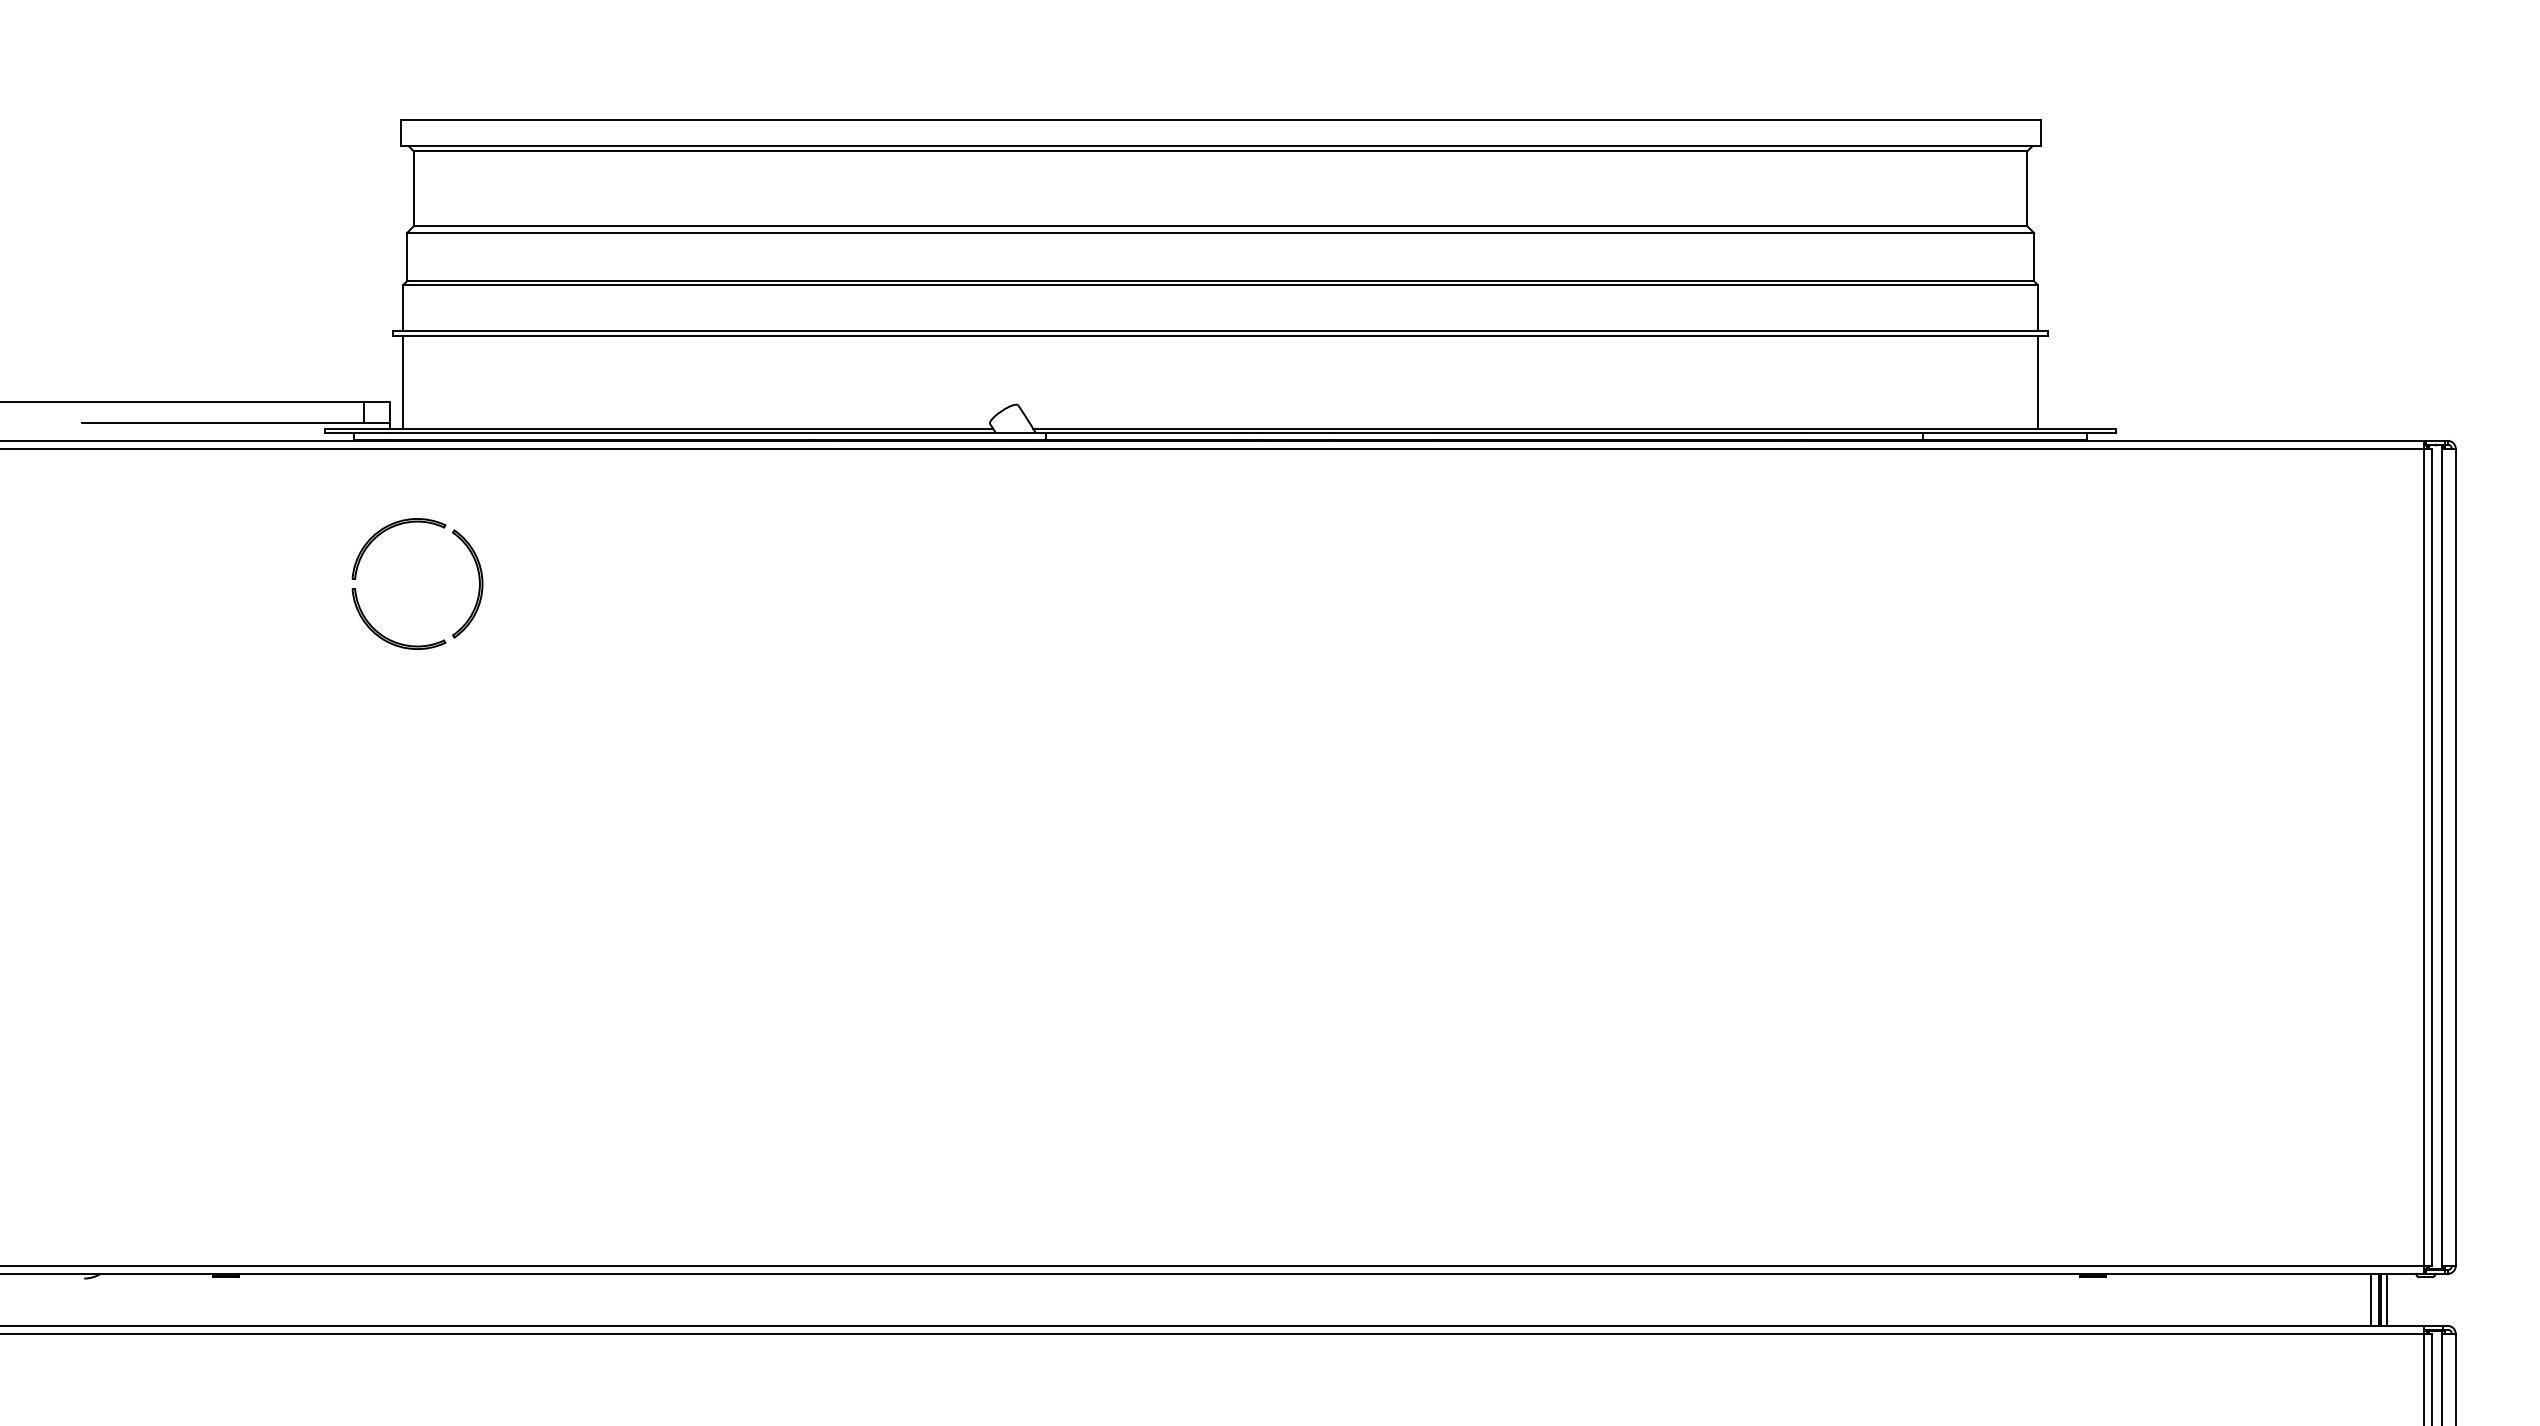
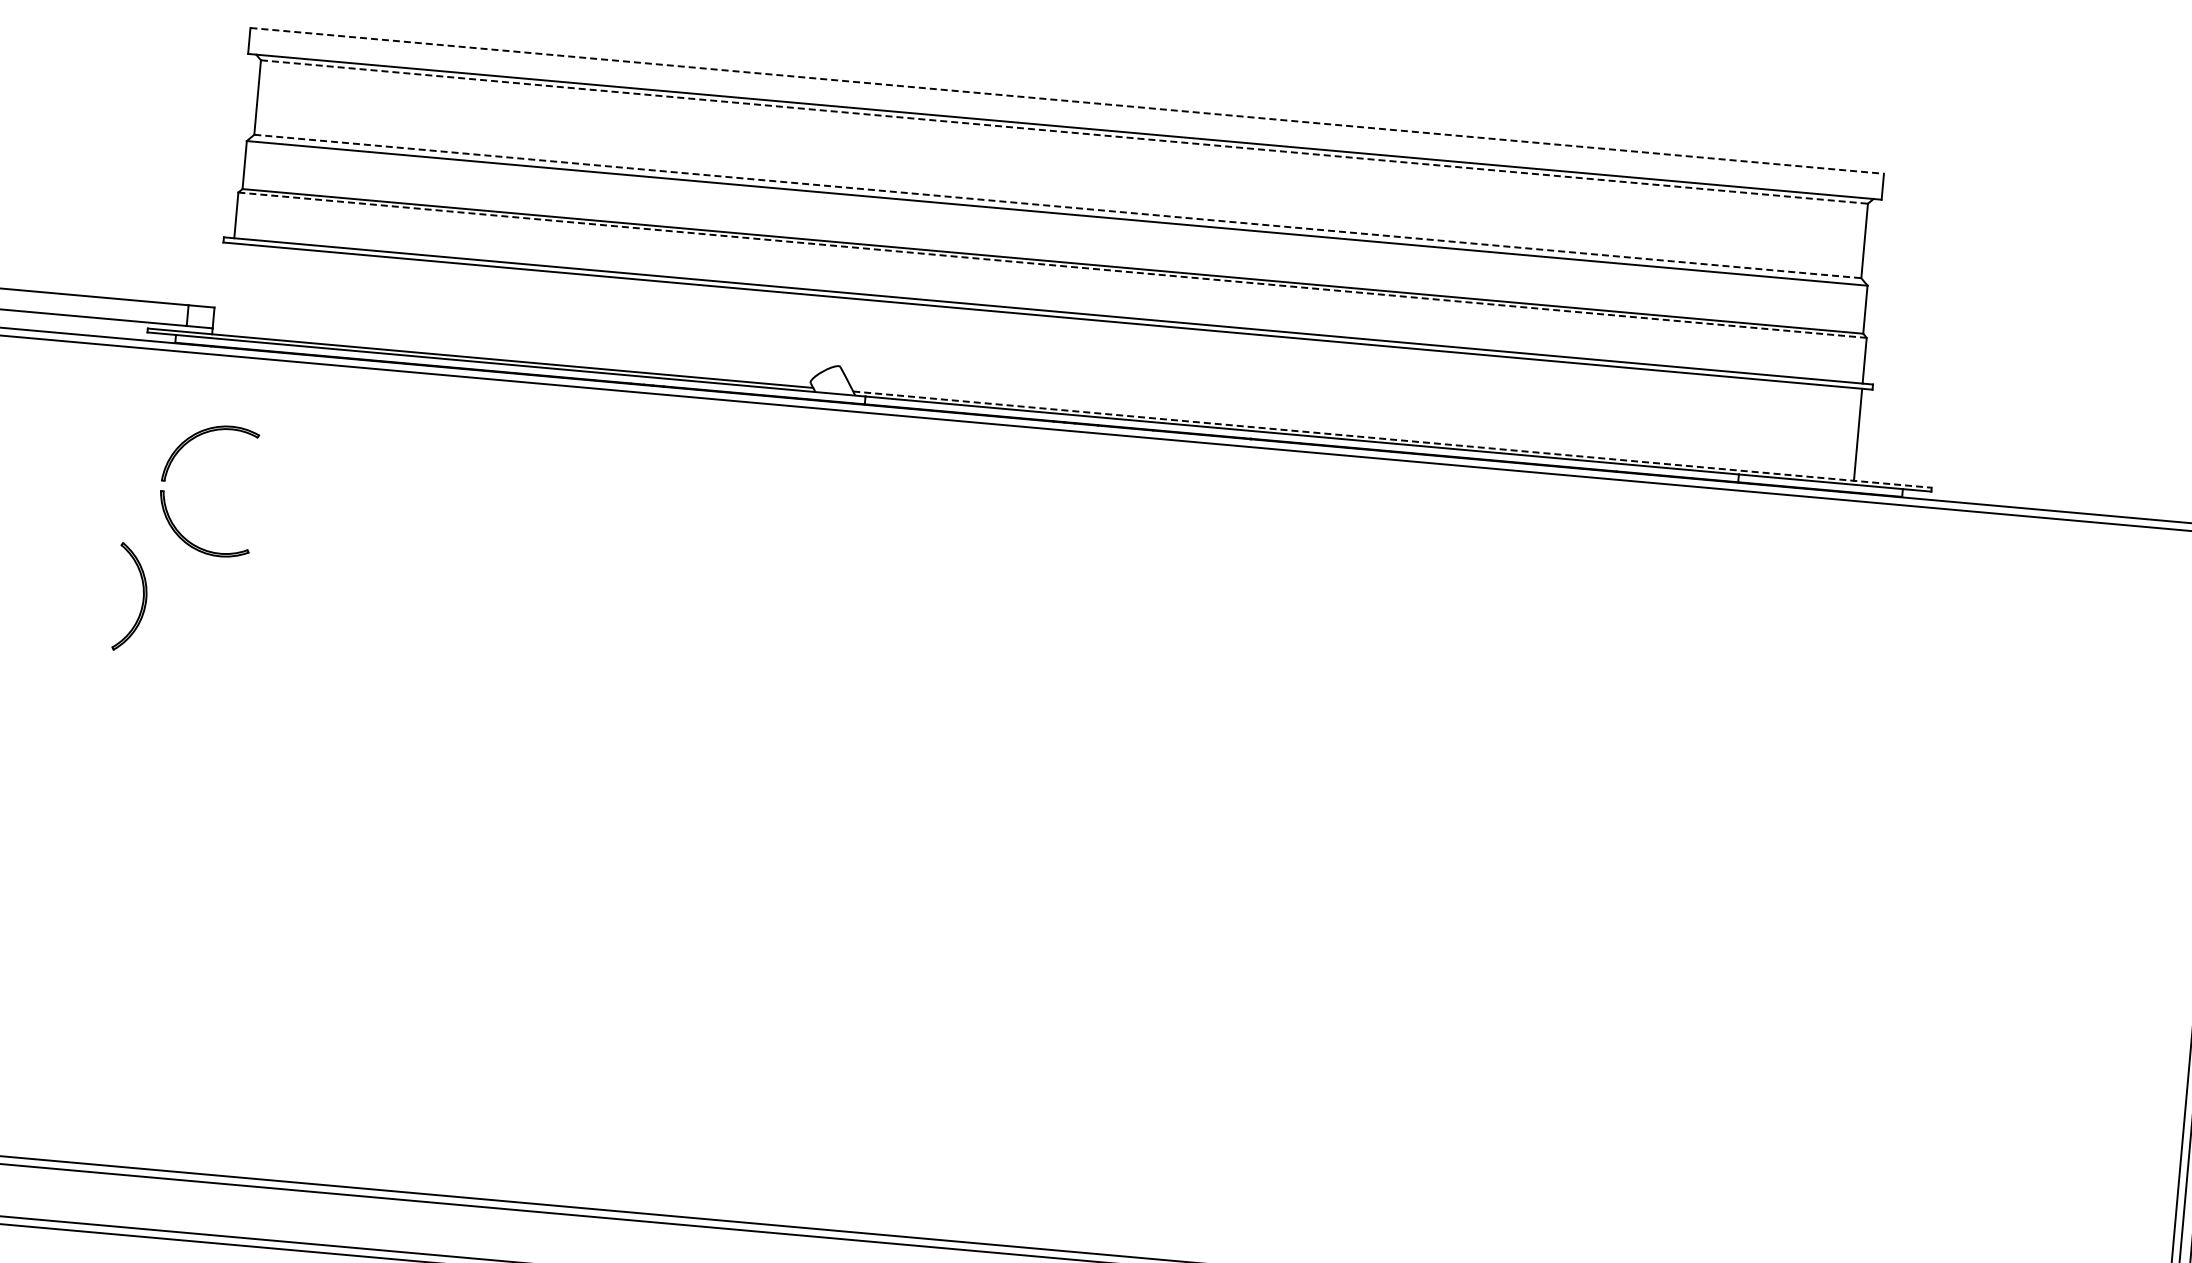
line: (1221, 120) -> (1068, 101), solid -> dashed
line: (1220, 151) -> (1064, 132), solid -> dashed
line: (1220, 226) -> (1057, 206), solid -> dashed
line: (1221, 285) -> (1053, 265), solid -> dashed
line: (403, 382) -> (230, 289), removed
line: (1575, 428) -> (1393, 439), solid -> dashed
part: (478, 579) -> (142, 594), moved

